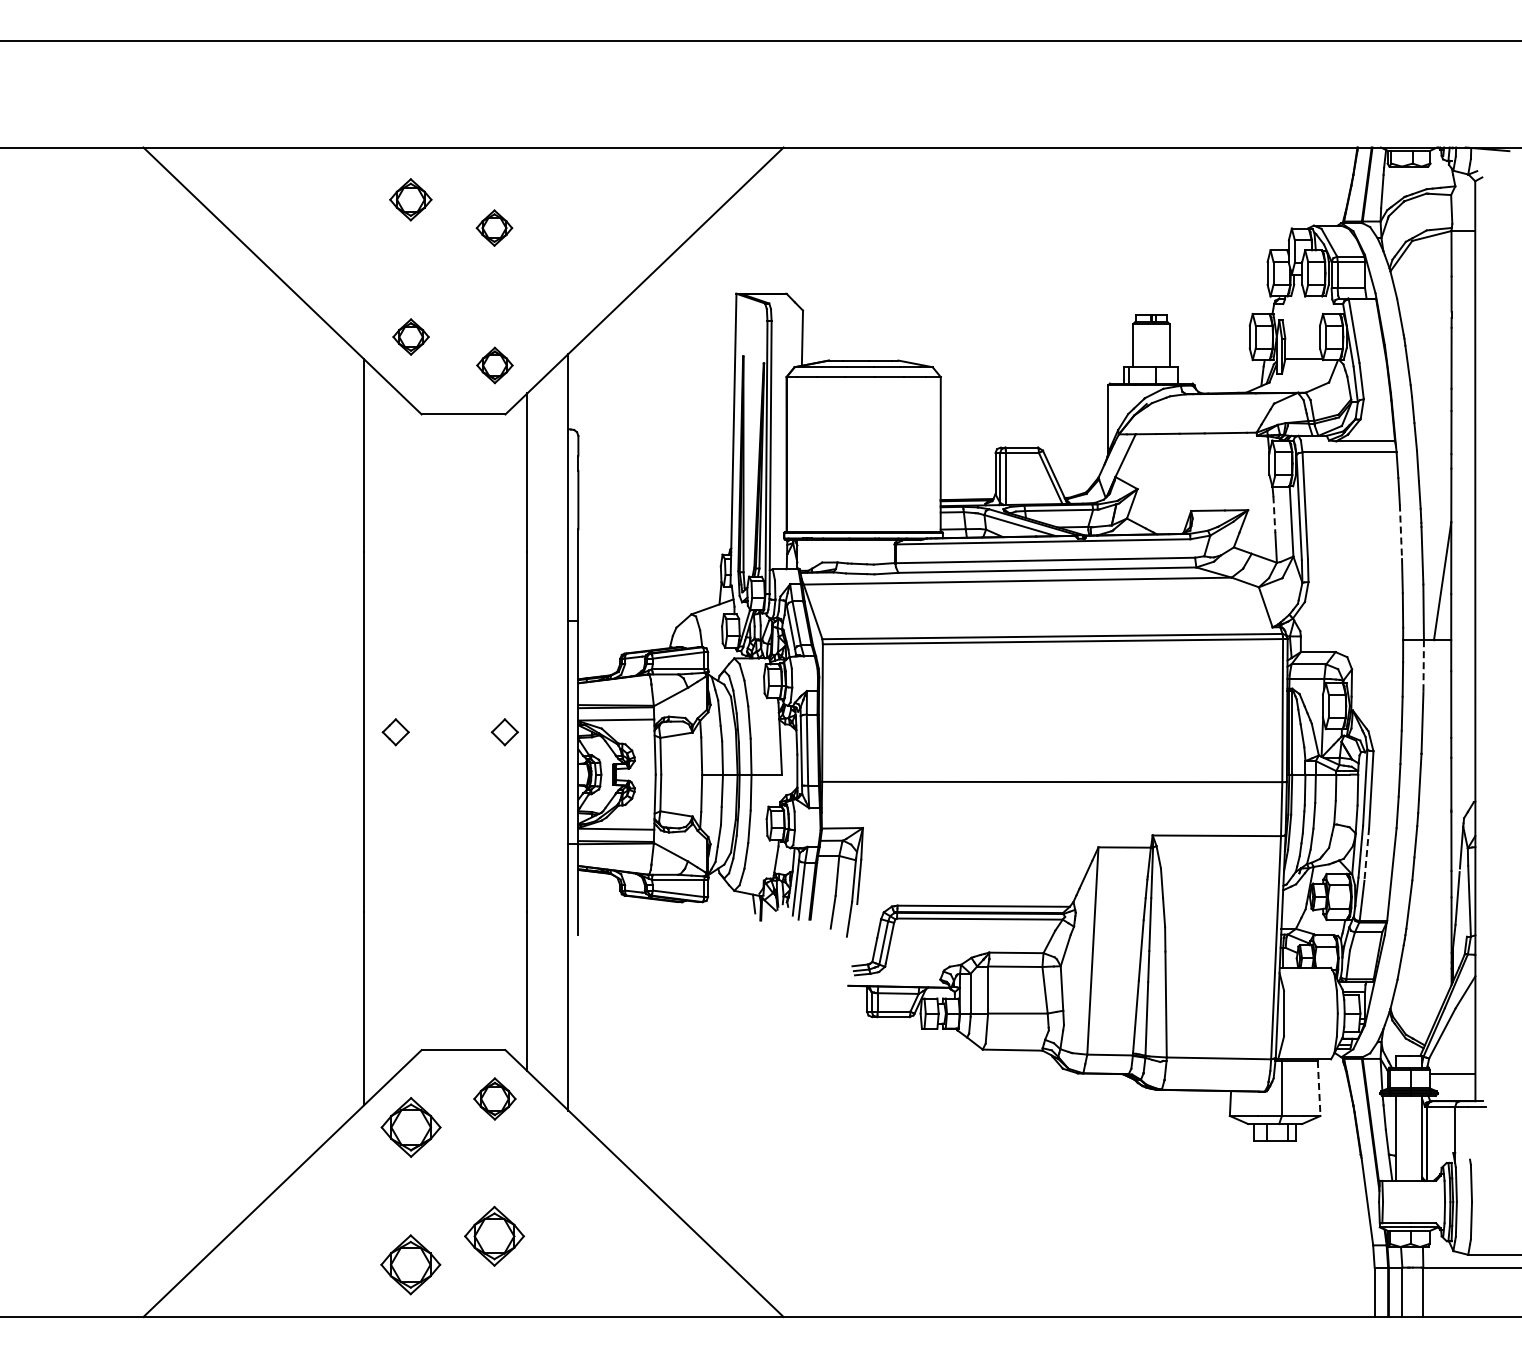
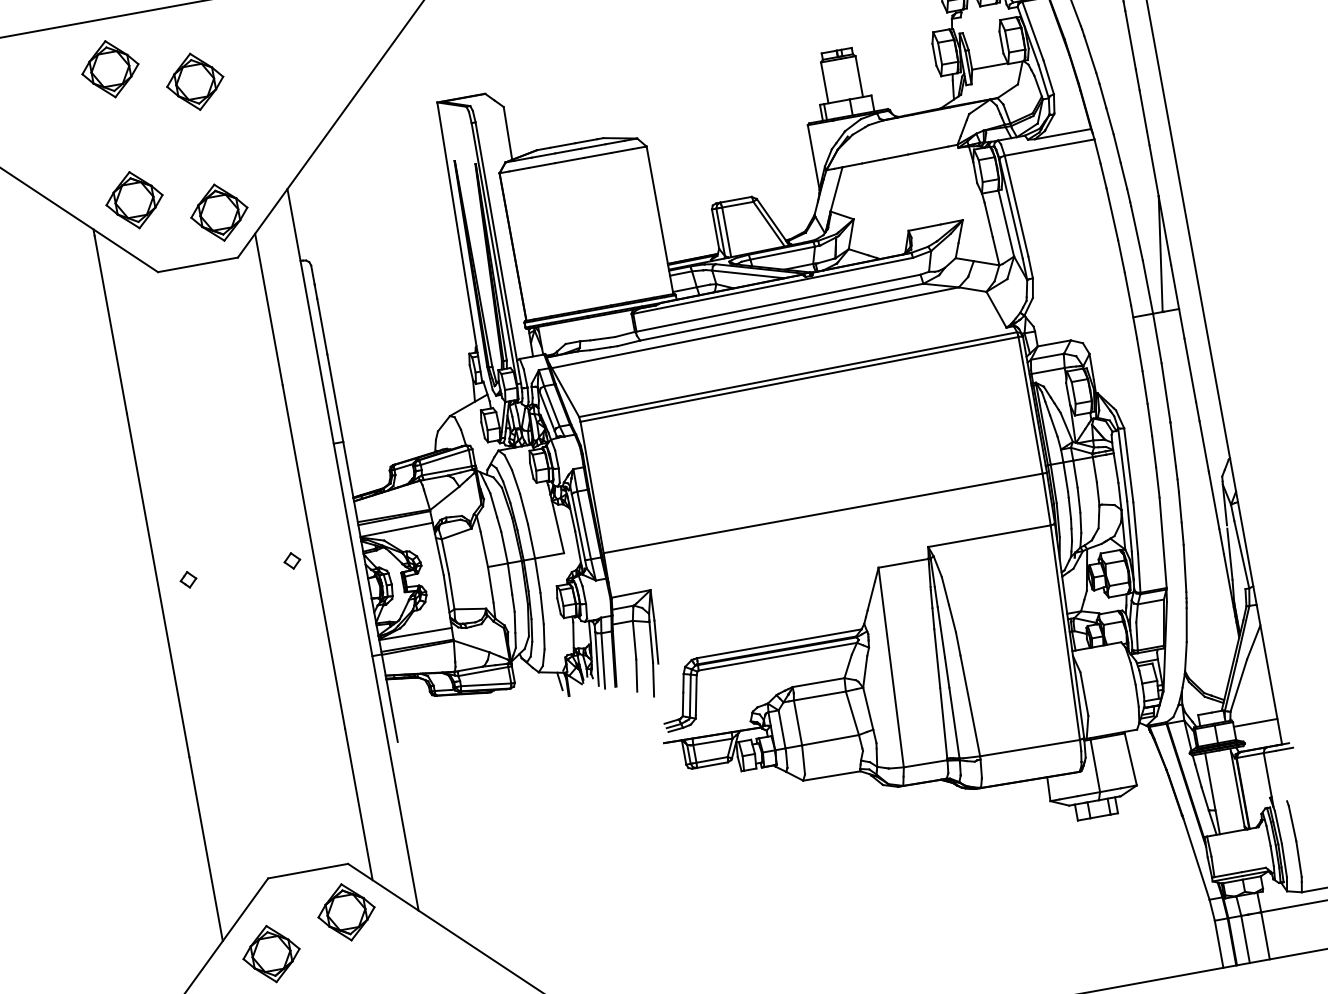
part: (410, 199) -> (110, 69), size x1.43
part: (494, 227) -> (195, 81), size x1.67
part: (410, 336) -> (133, 199), size x1.67
part: (494, 365) -> (218, 212), size x1.67
line: (1274, 515) -> (988, 220), dashed -> solid
line: (1400, 532) -> (1112, 215), dashed -> solid
line: (1423, 666) -> (1157, 338), dashed -> solid
part: (395, 732) -> (188, 580), size x0.62
part: (504, 732) -> (292, 561), size x0.62
line: (1366, 854) -> (1135, 528), dashed -> solid
line: (1319, 1088) -> (1131, 759), dashed -> solid
part: (494, 1098) -> (346, 911), size x1.43

